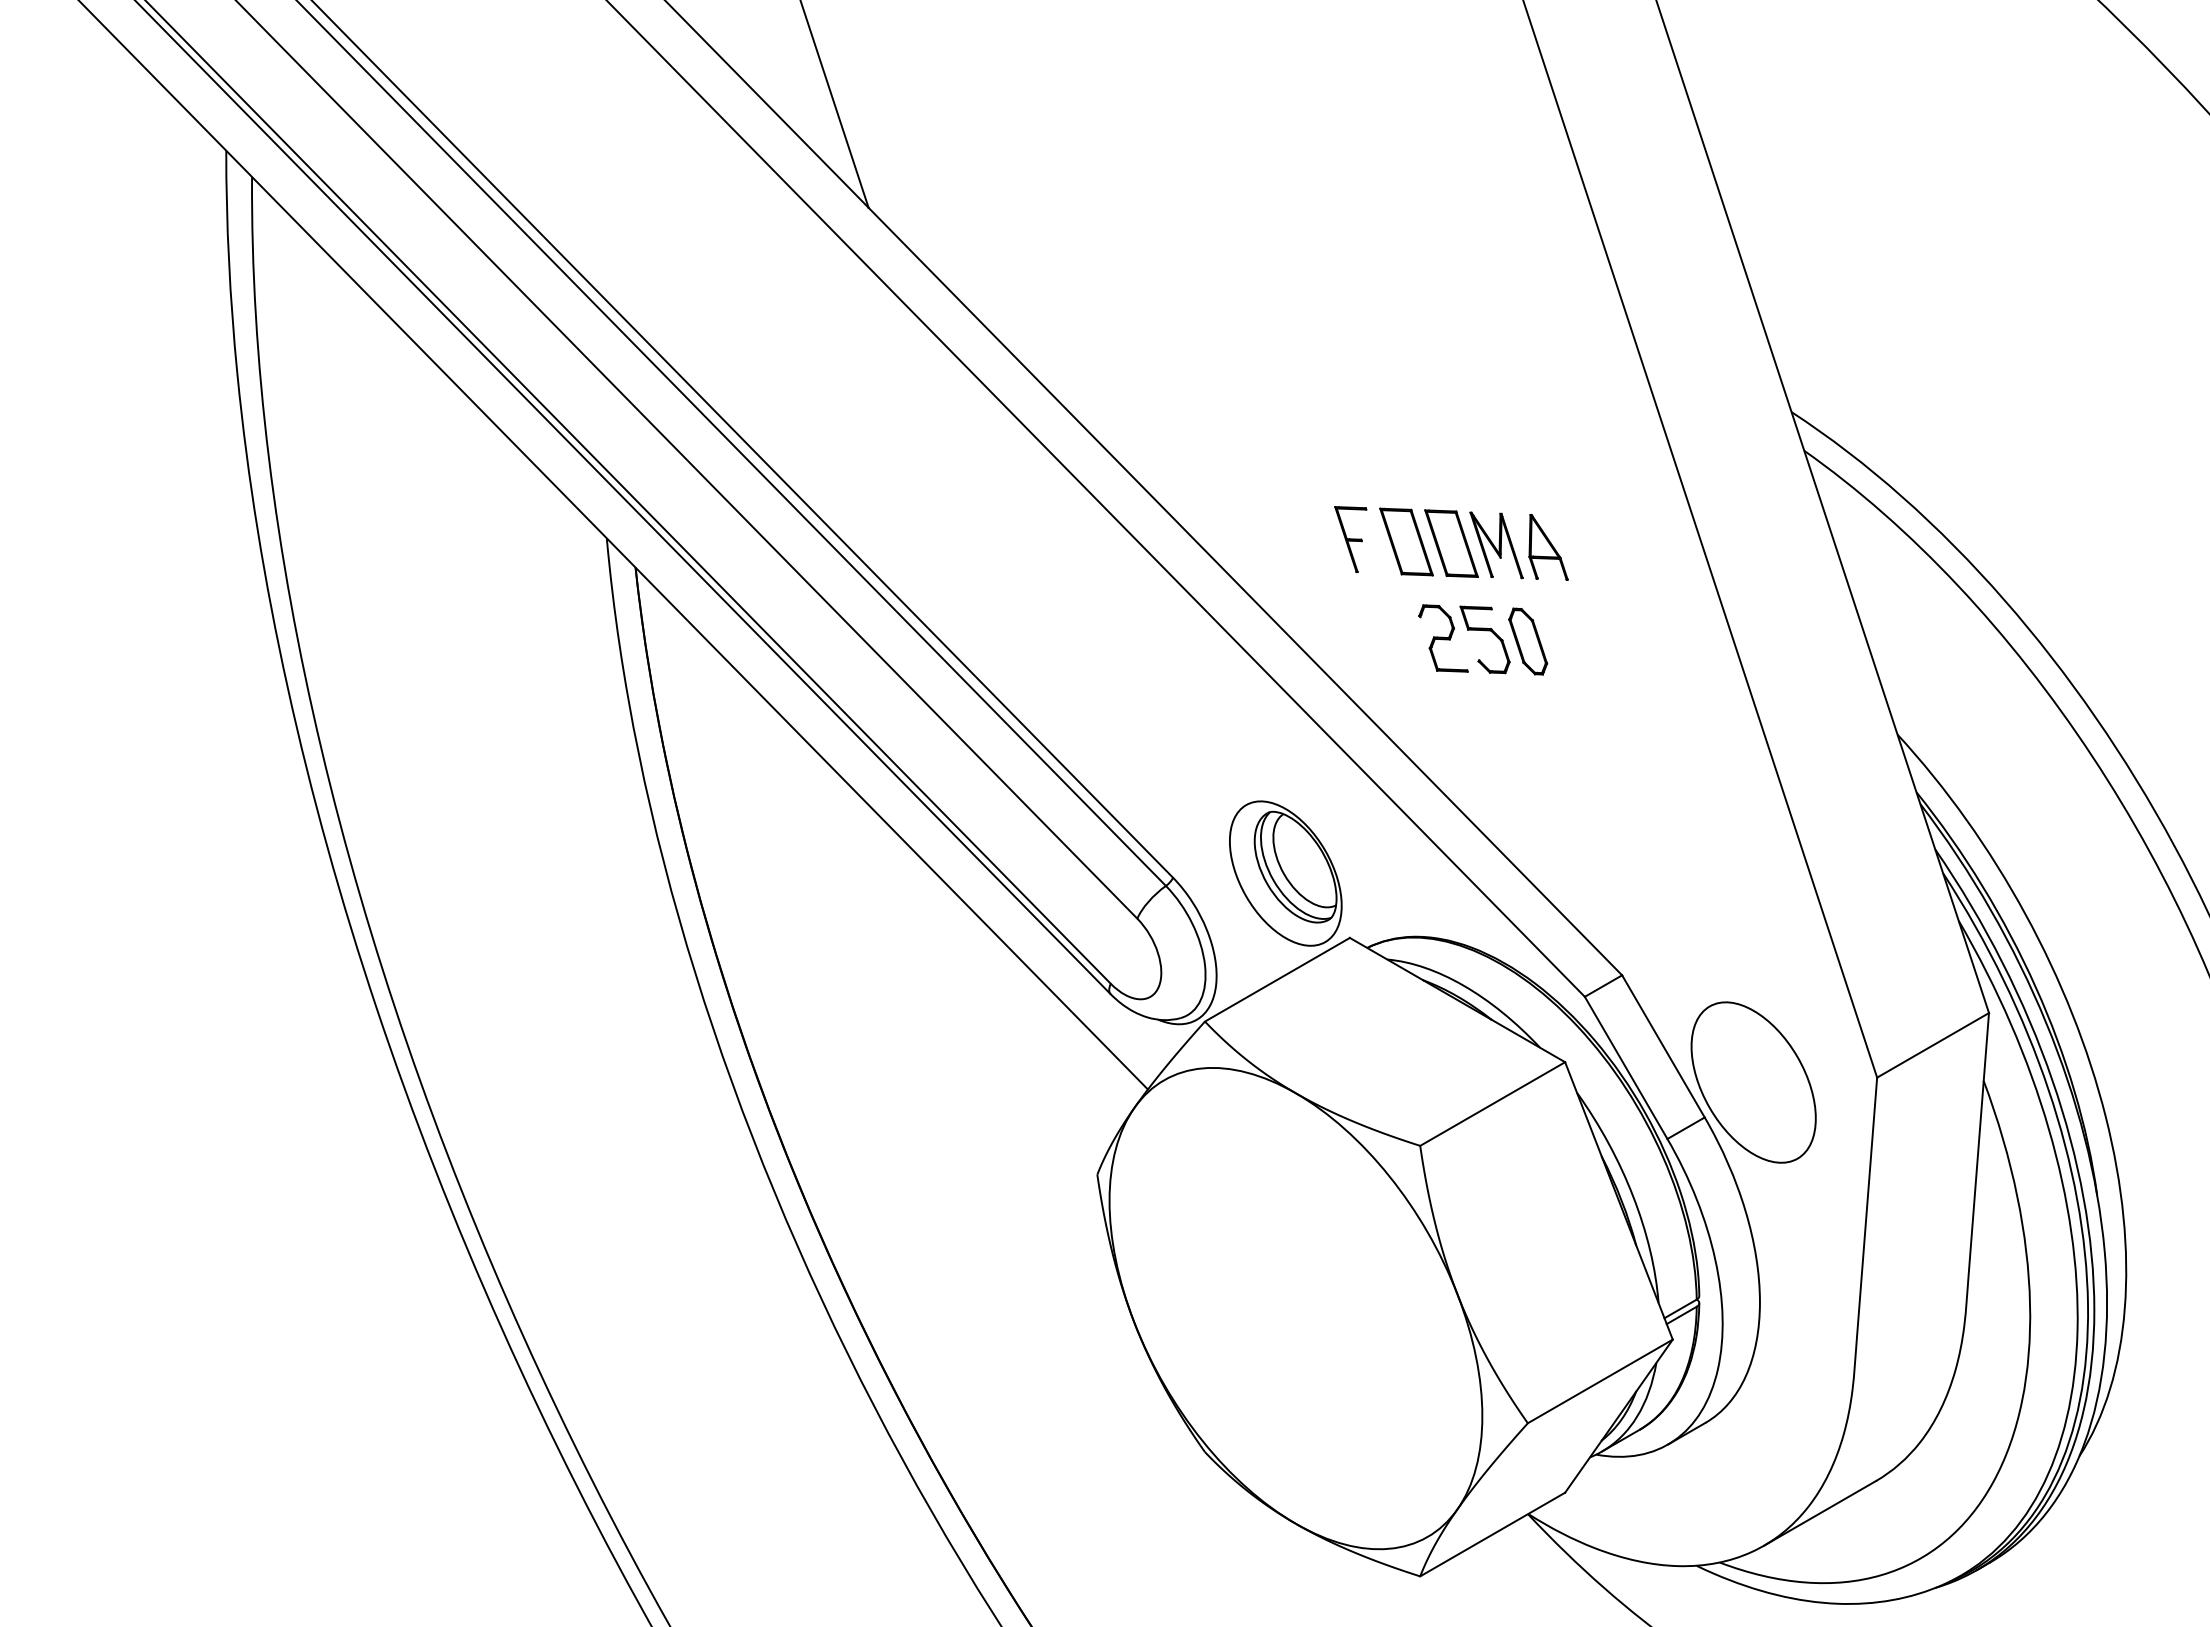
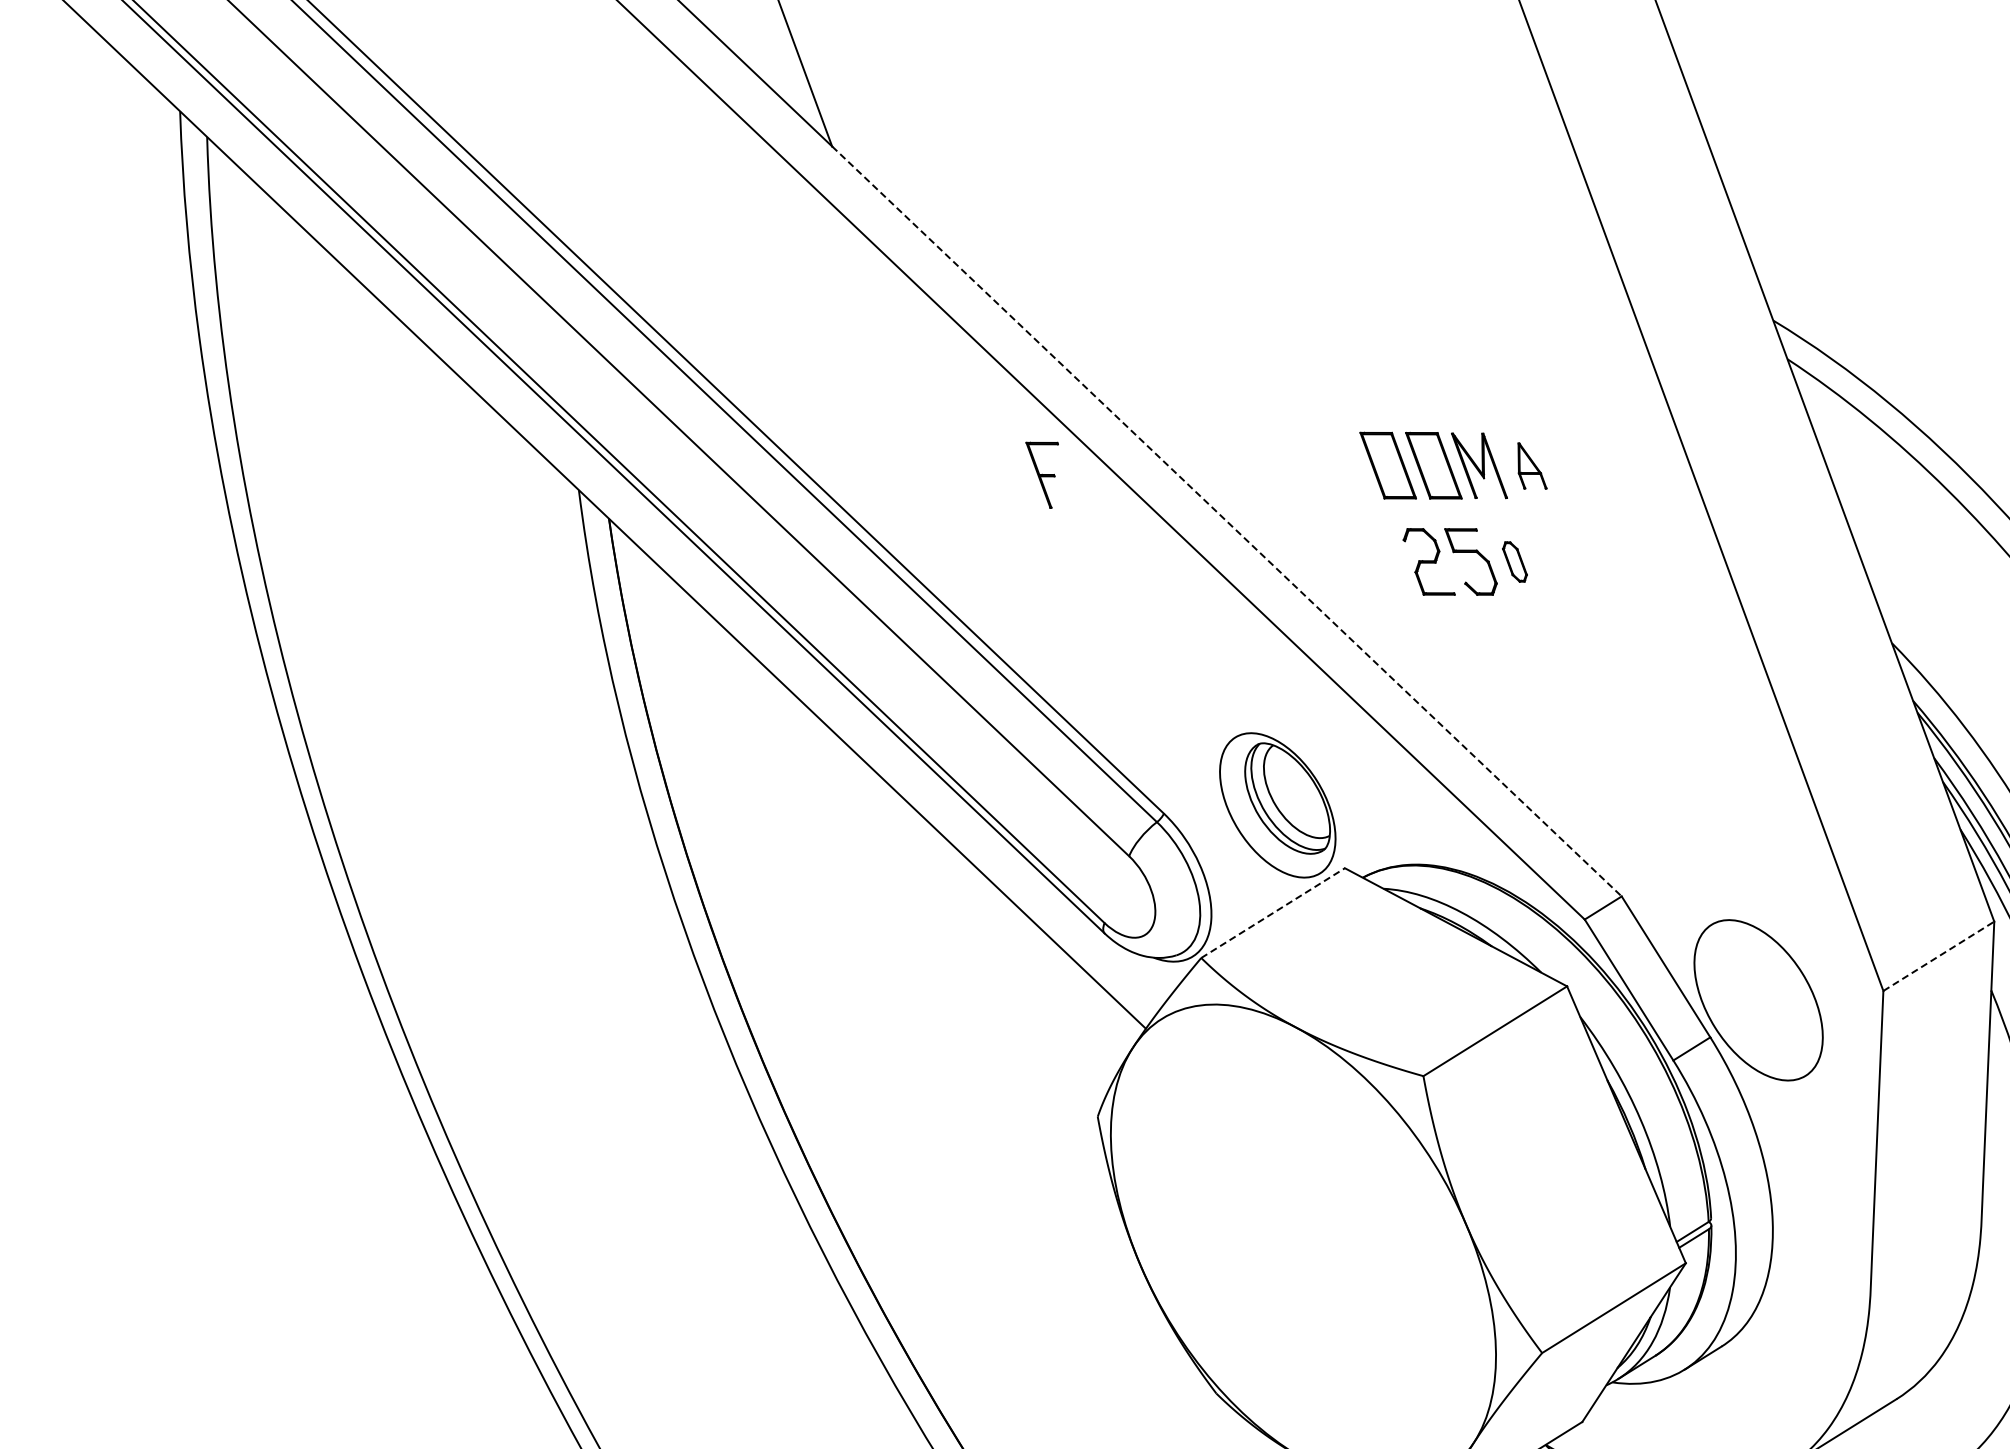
part: (1350, 539) -> (1043, 475), moved
part: (1548, 547) -> (1532, 466), size x0.7
line: (1245, 591) -> (1227, 521), solid -> dashed
part: (1528, 641) -> (1515, 561), size x0.6
line: (1277, 979) -> (1273, 912), solid -> dashed
line: (1933, 1045) -> (1939, 956), solid -> dashed

